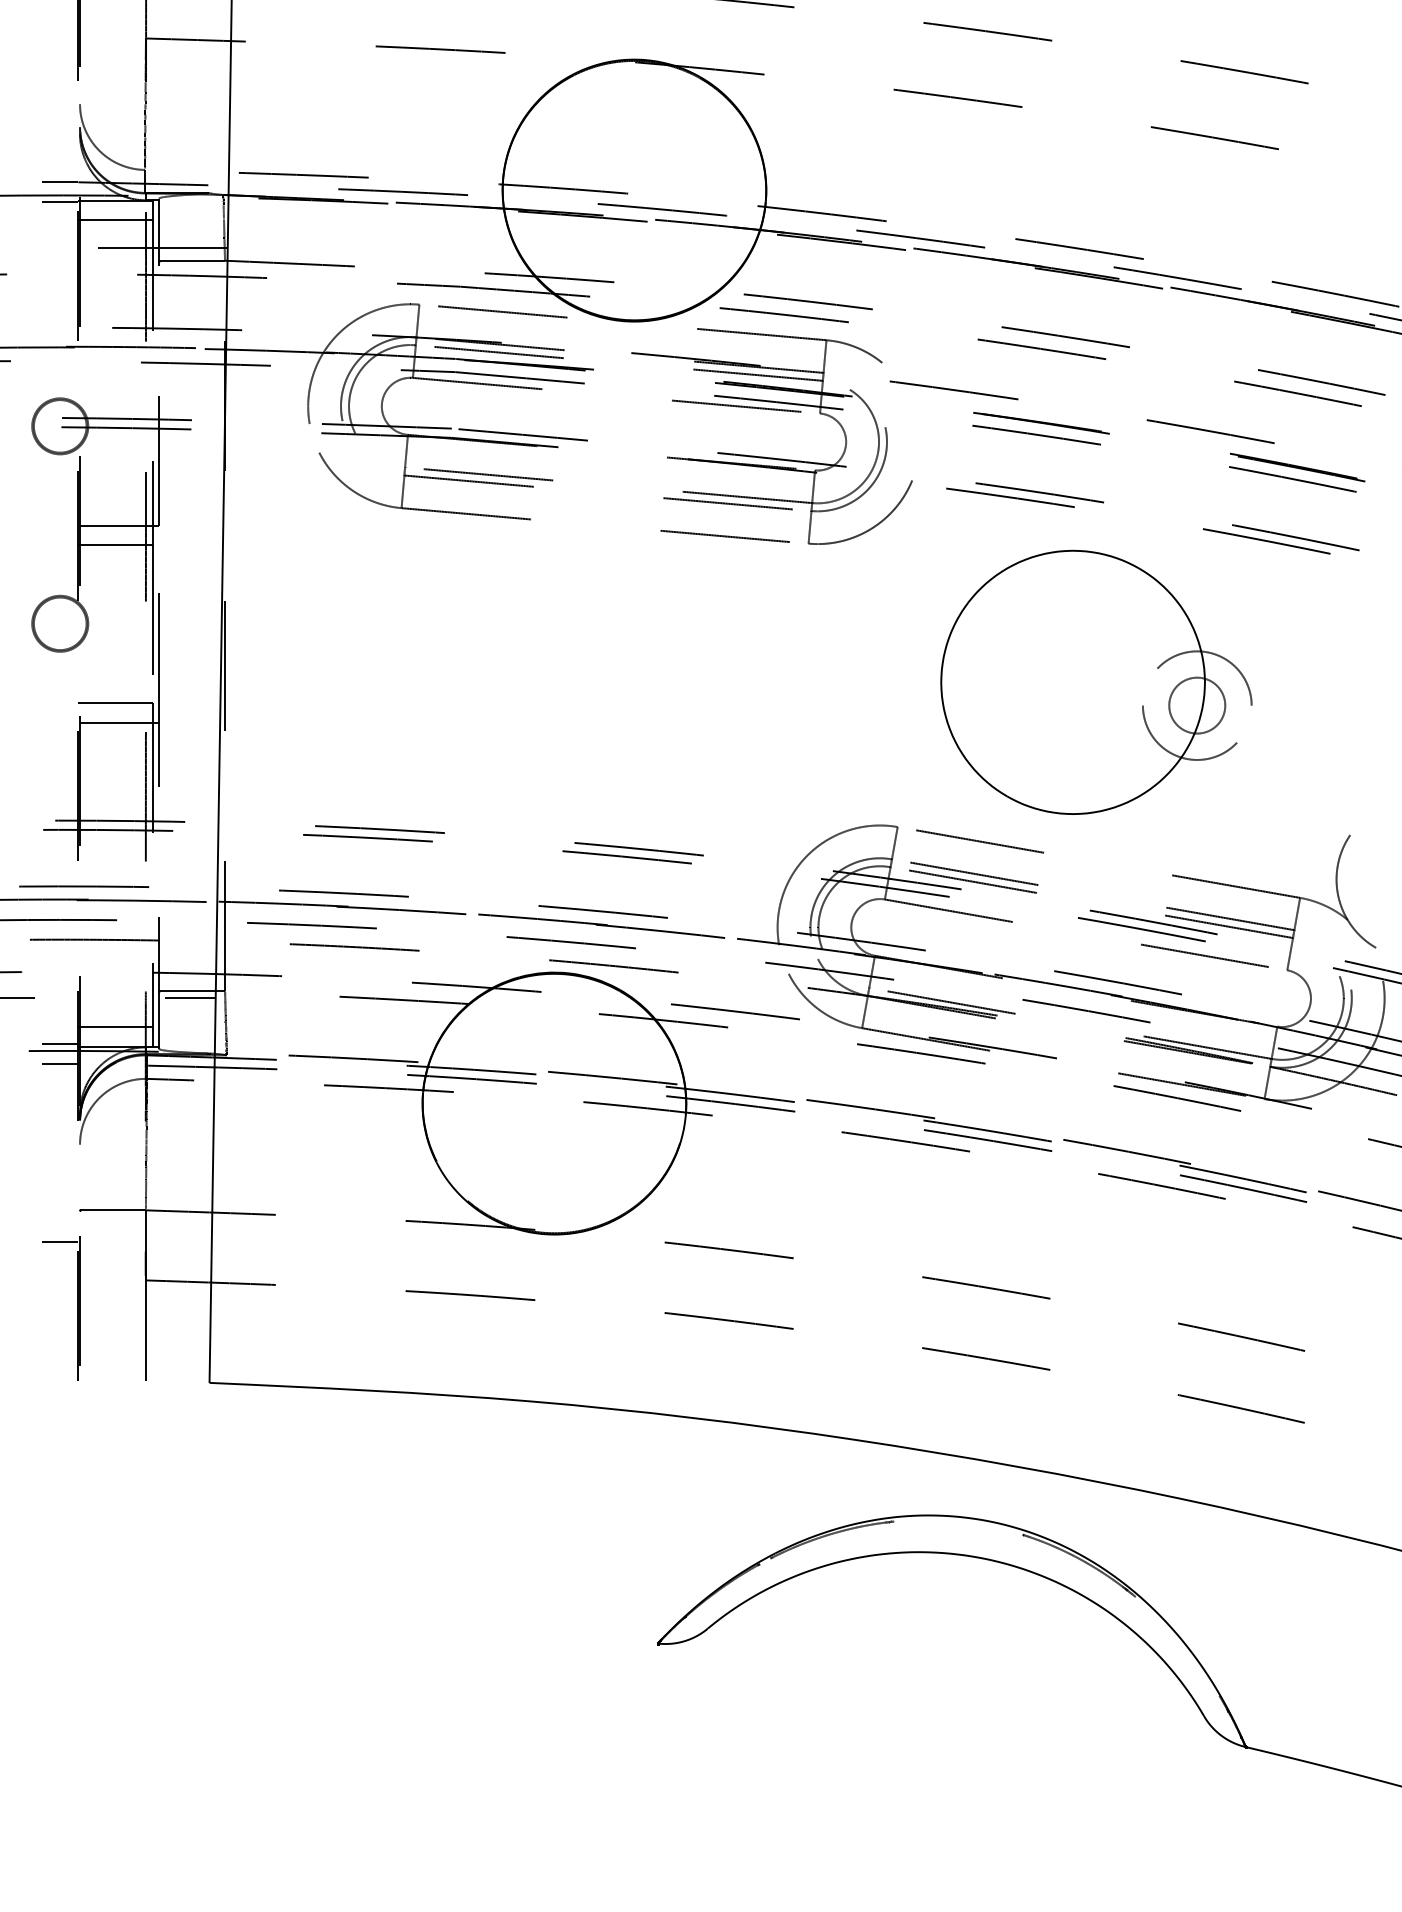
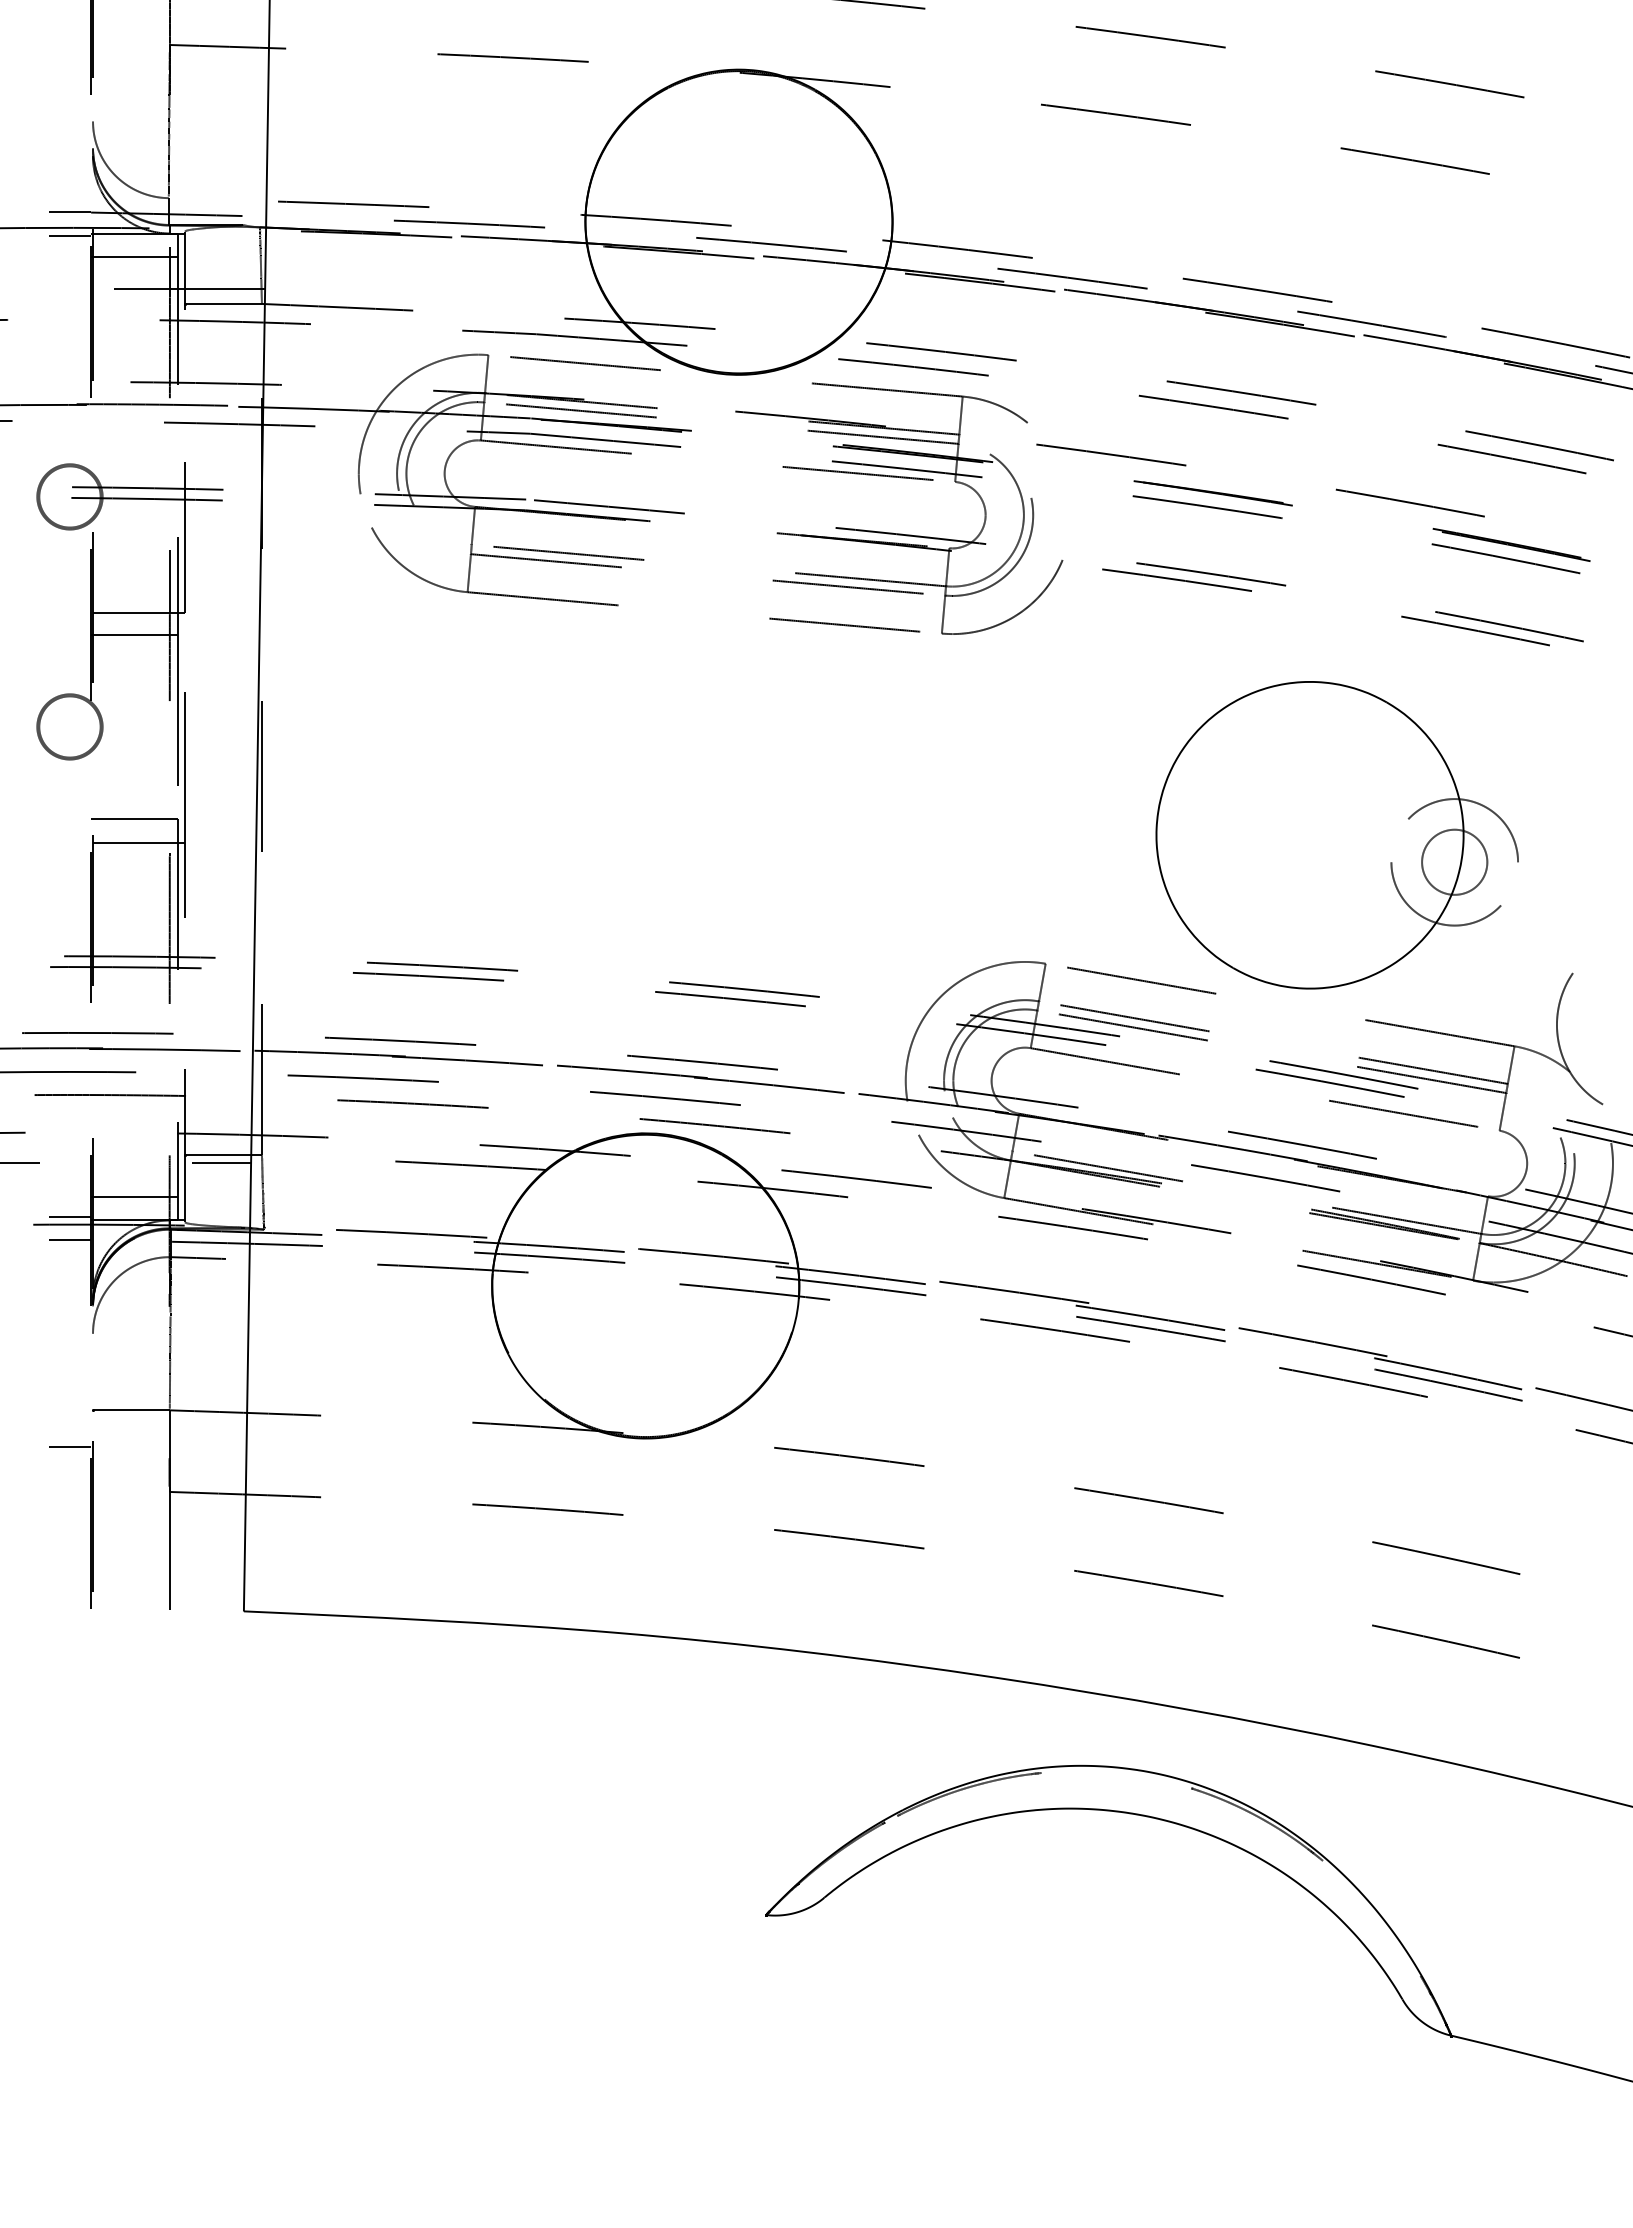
part: (1095, 682) -> (1336, 835), moved

